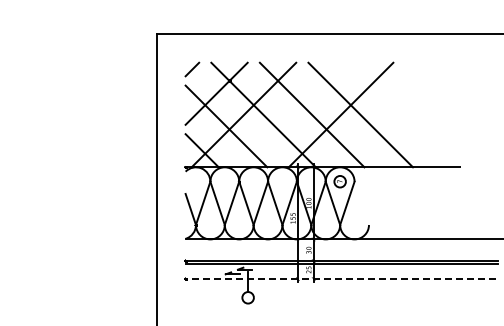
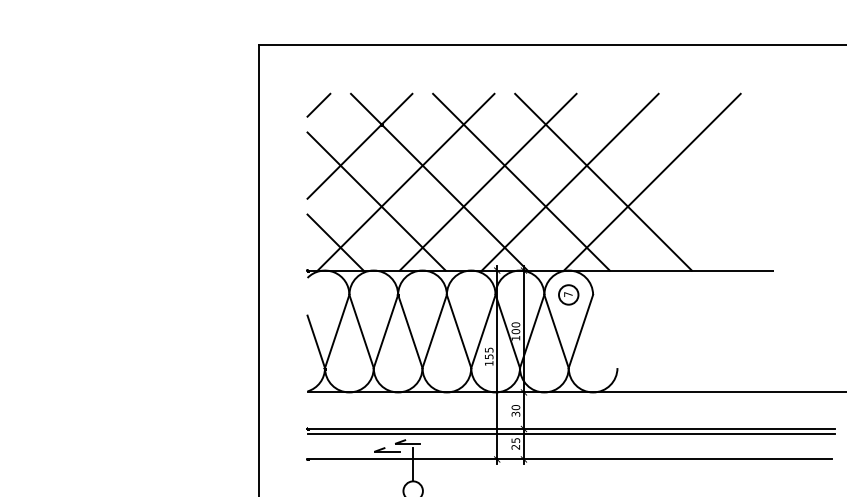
line: (292, 114) -> (488, 181), added
line: (389, 114) -> (652, 181), added
line: (340, 279) -> (569, 460), dashed -> solid

